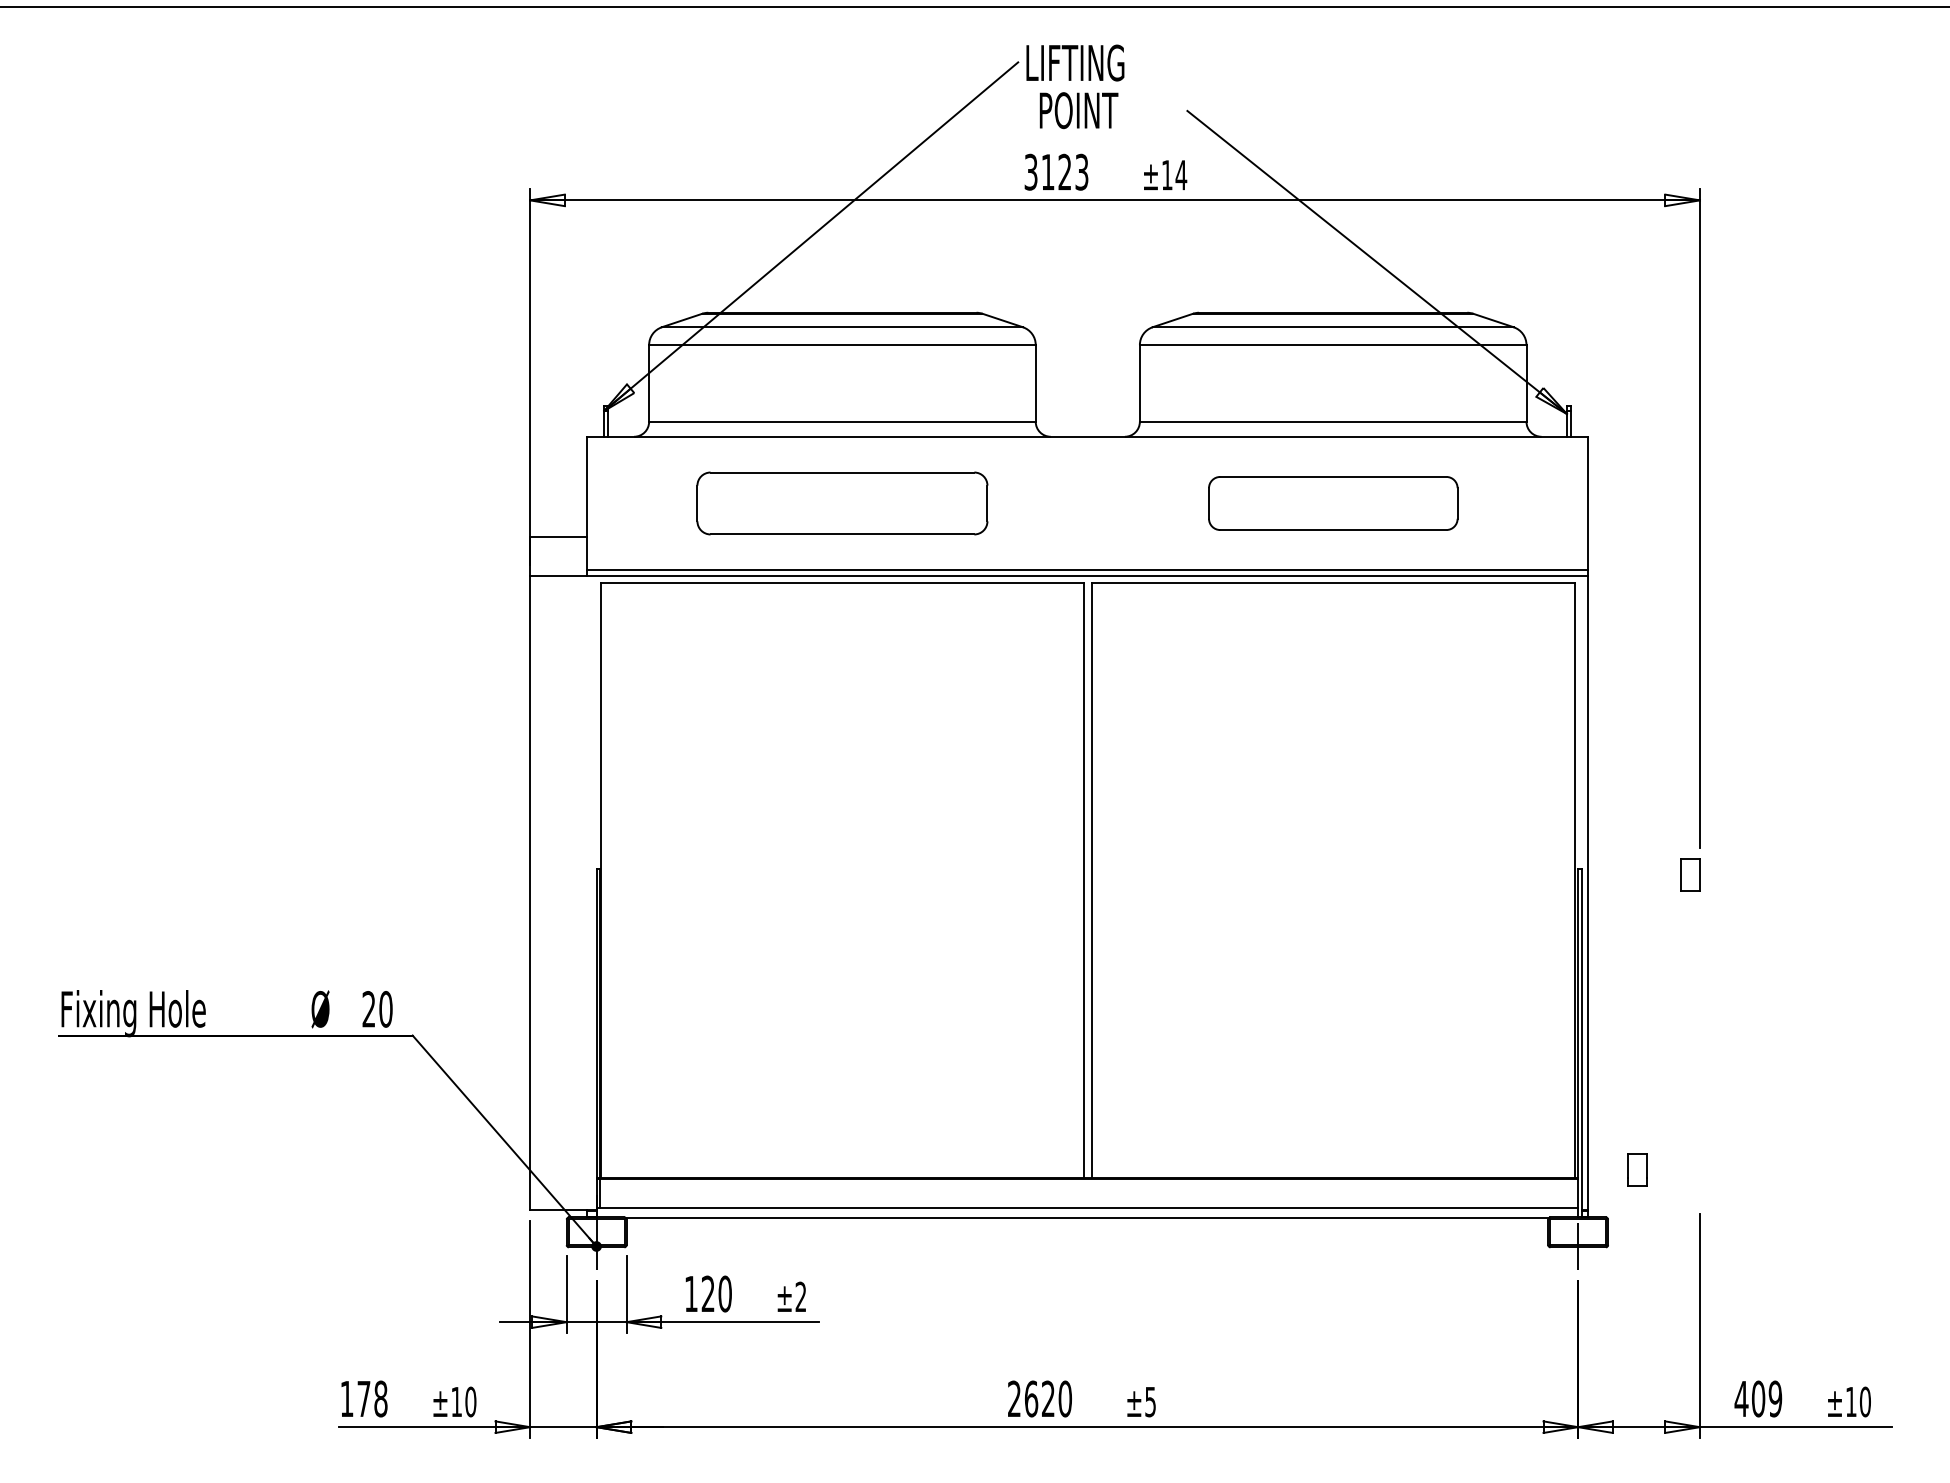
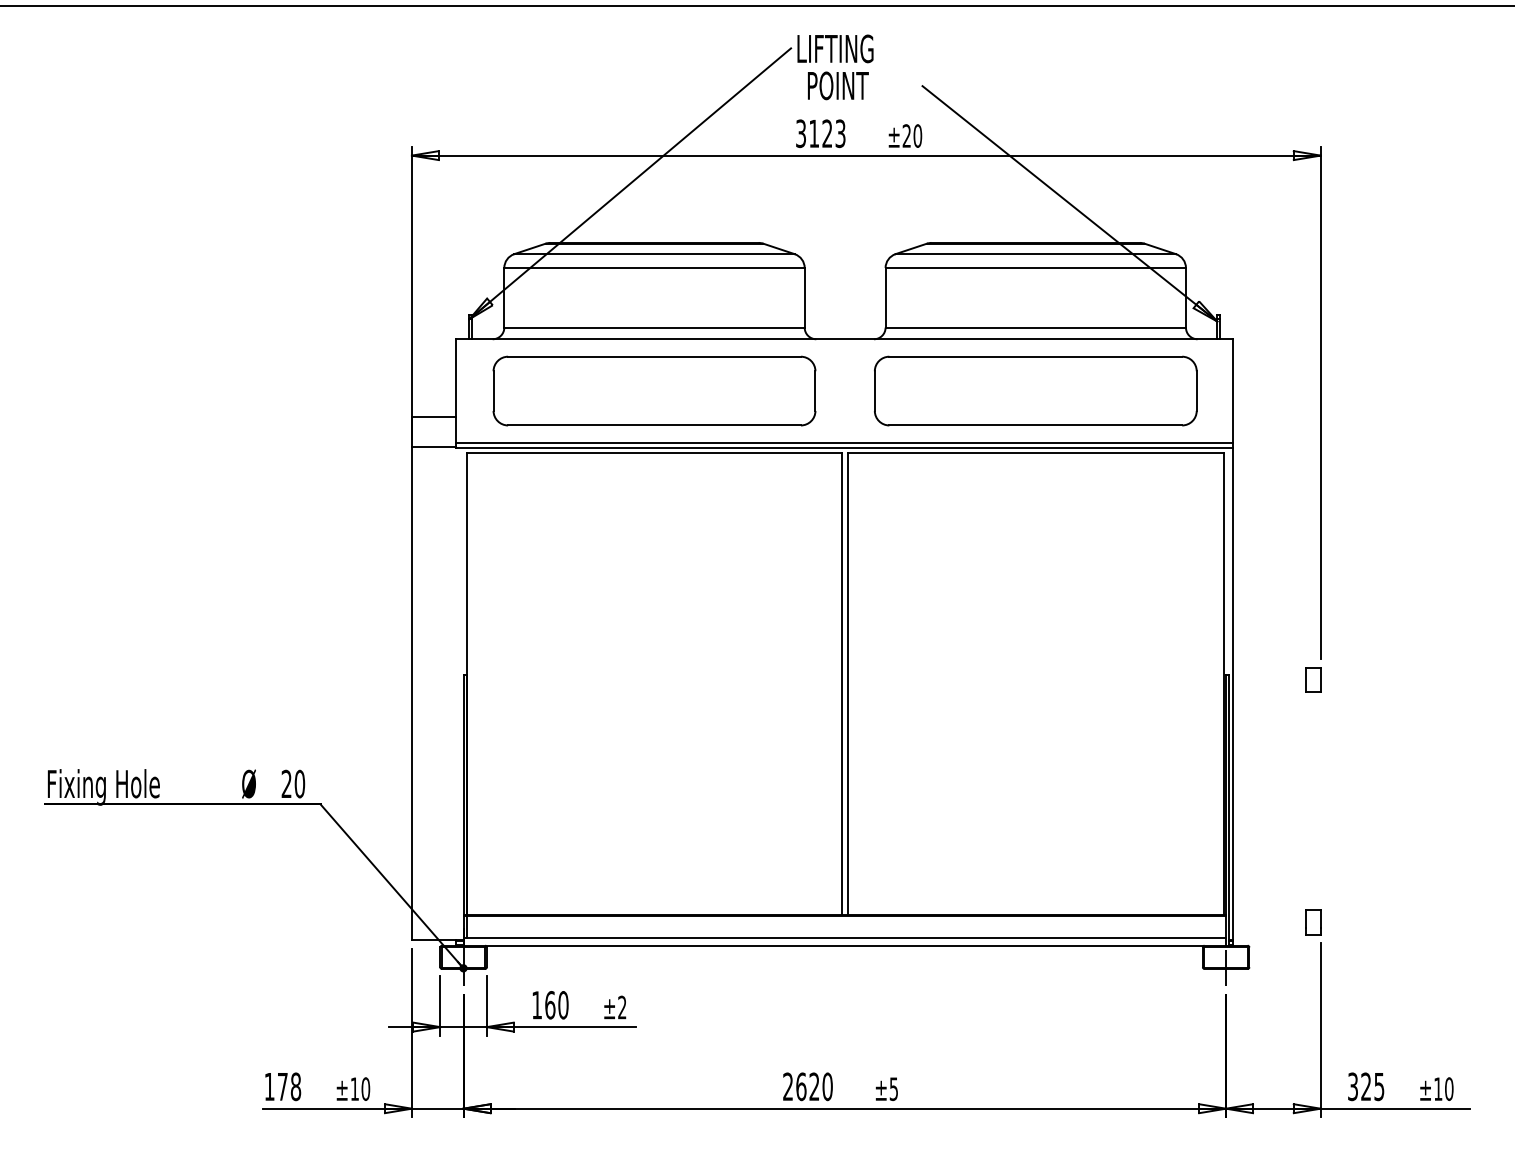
text: (1174, 174) -> (912, 135), ±14 -> ±20
part: (842, 503) -> (654, 391), size x1.43
part: (1333, 503) -> (1036, 391), size x1.67
part: (1637, 1169) -> (1313, 921), moved
text: (708, 1293) -> (550, 1004), 120 -> 160
text: (1758, 1398) -> (1366, 1086), 409 -> 325

